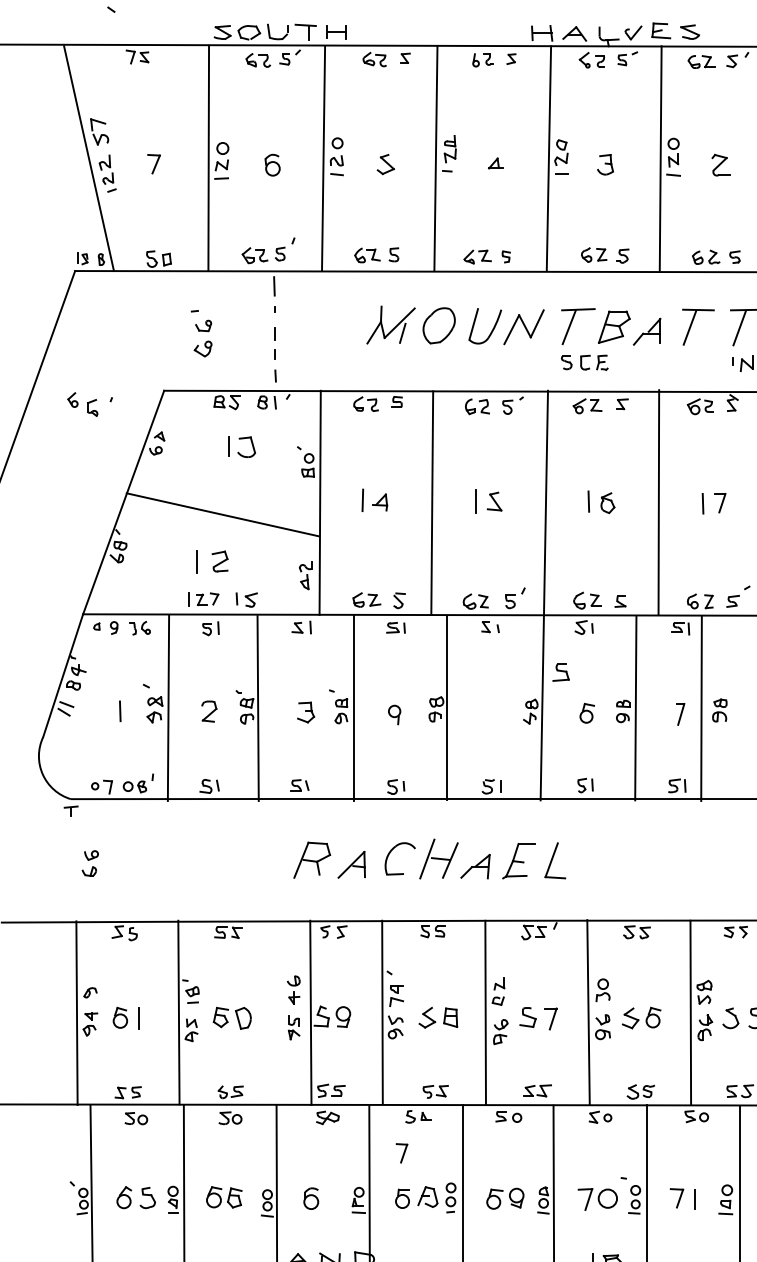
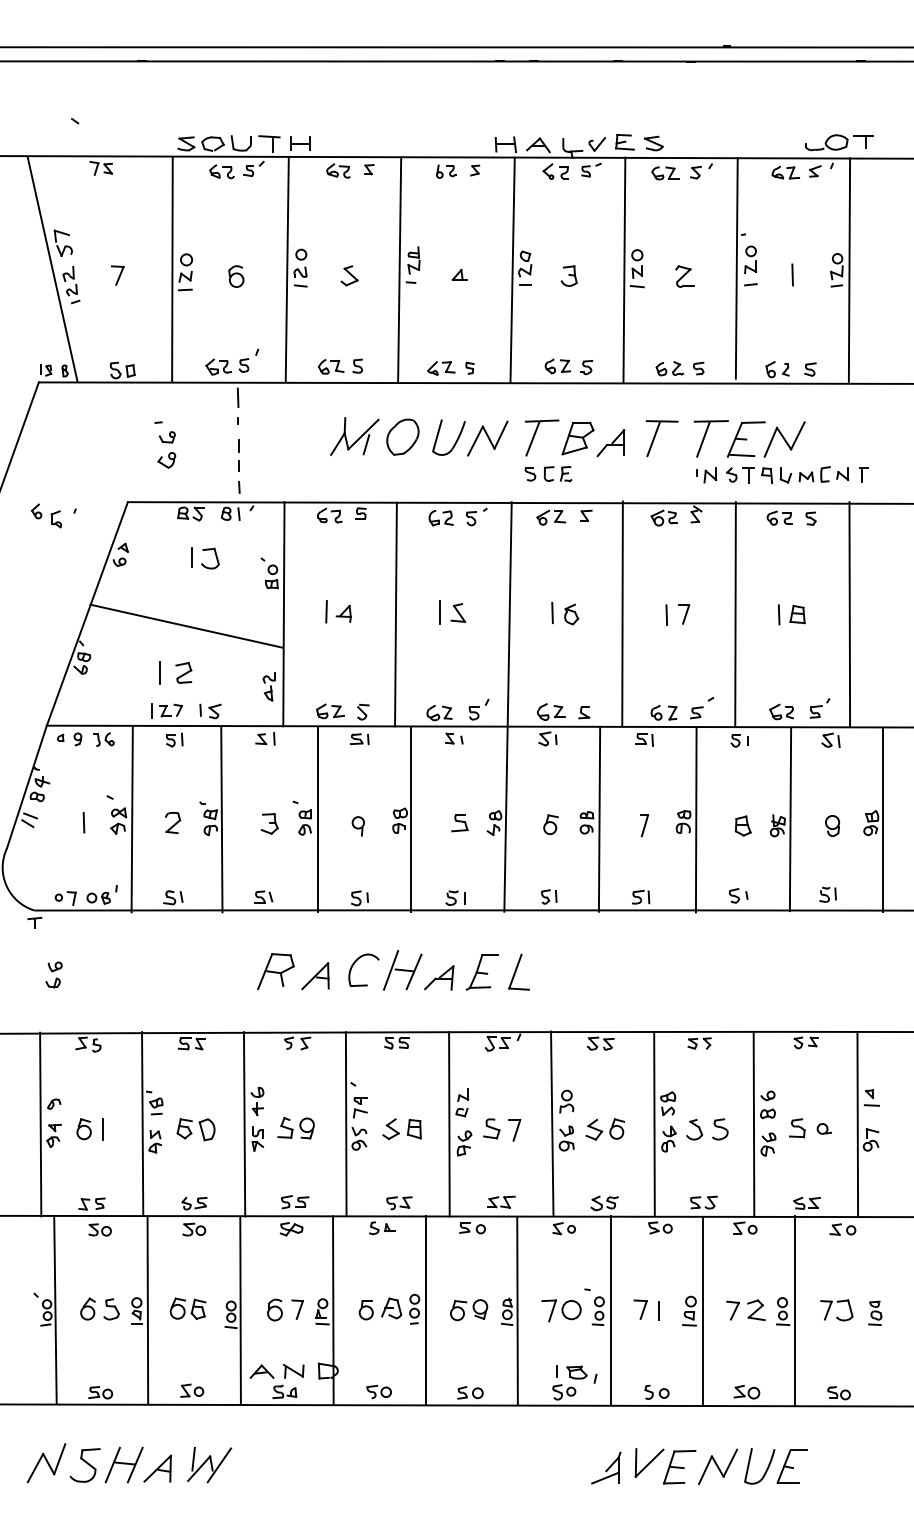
part: (560, 673) -> (459, 823), moved
line: (700, 708) -> (695, 819), moved
line: (310, 1013) -> (244, 1124), moved
part: (401, 1153) -> (297, 1309), moved

